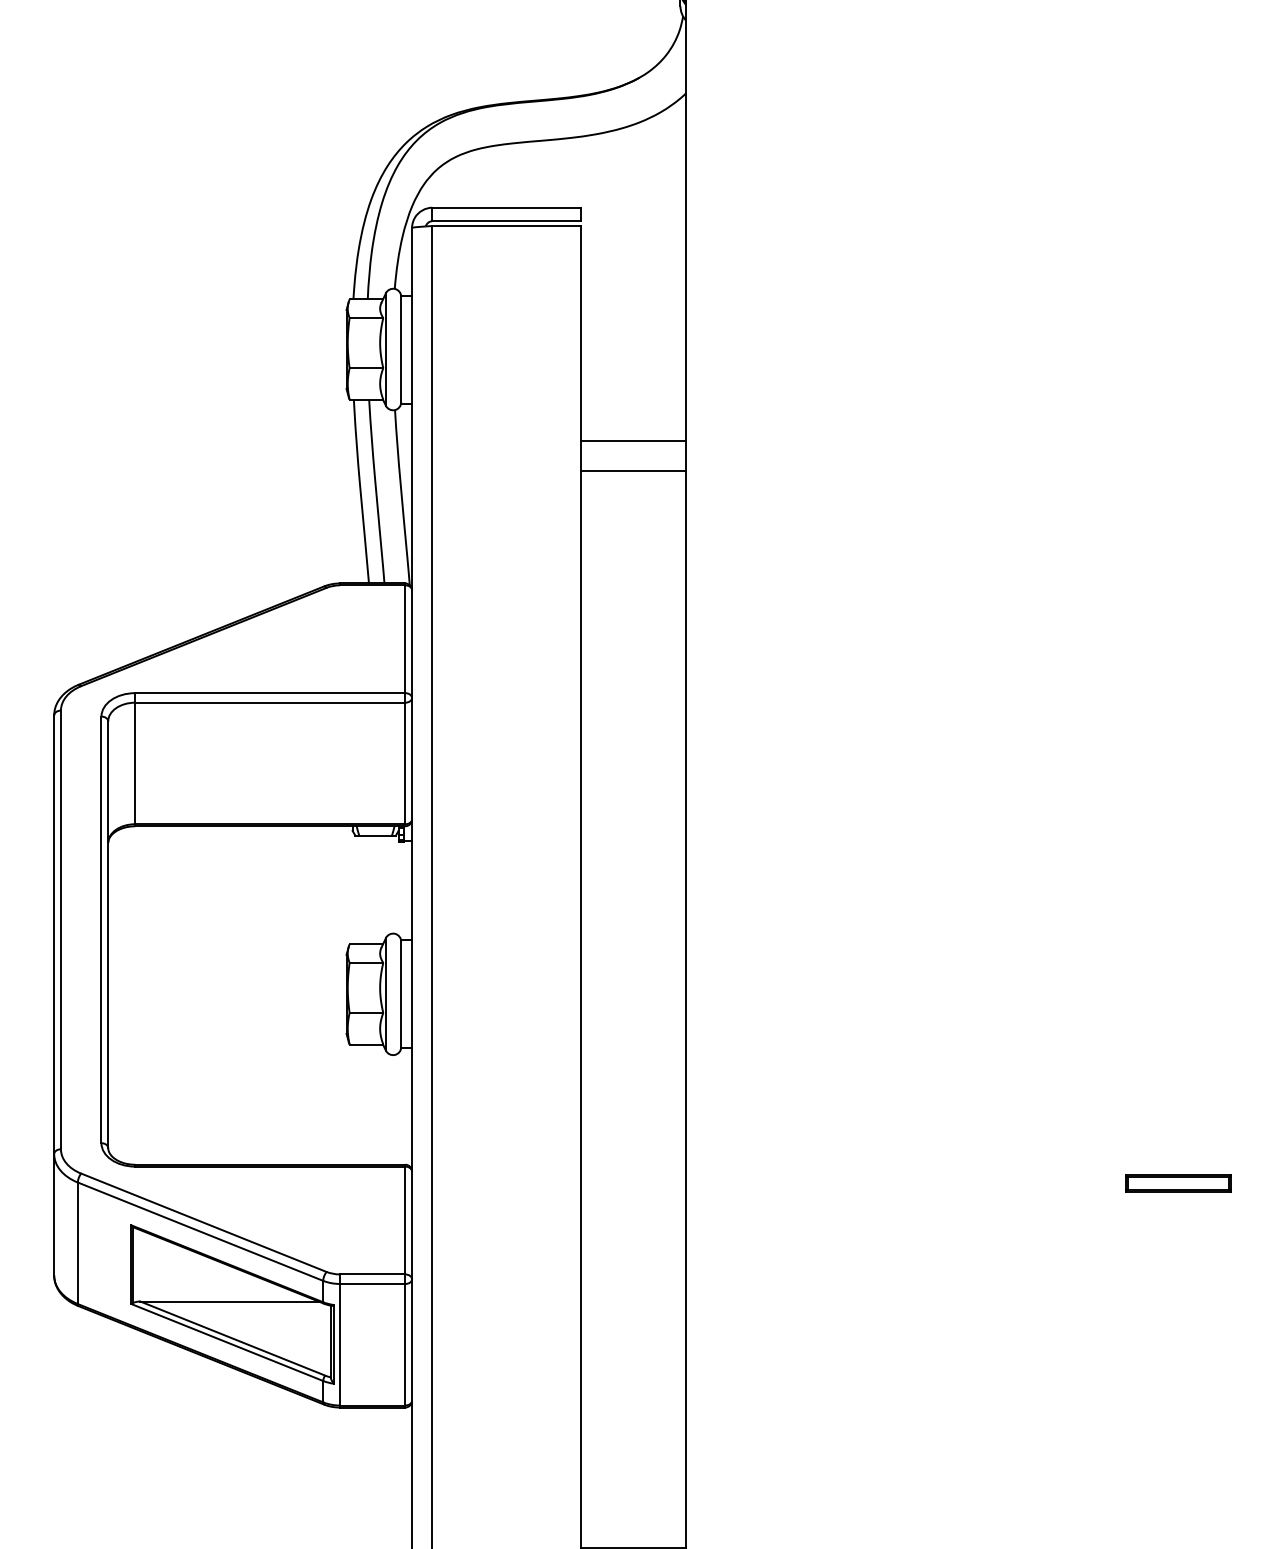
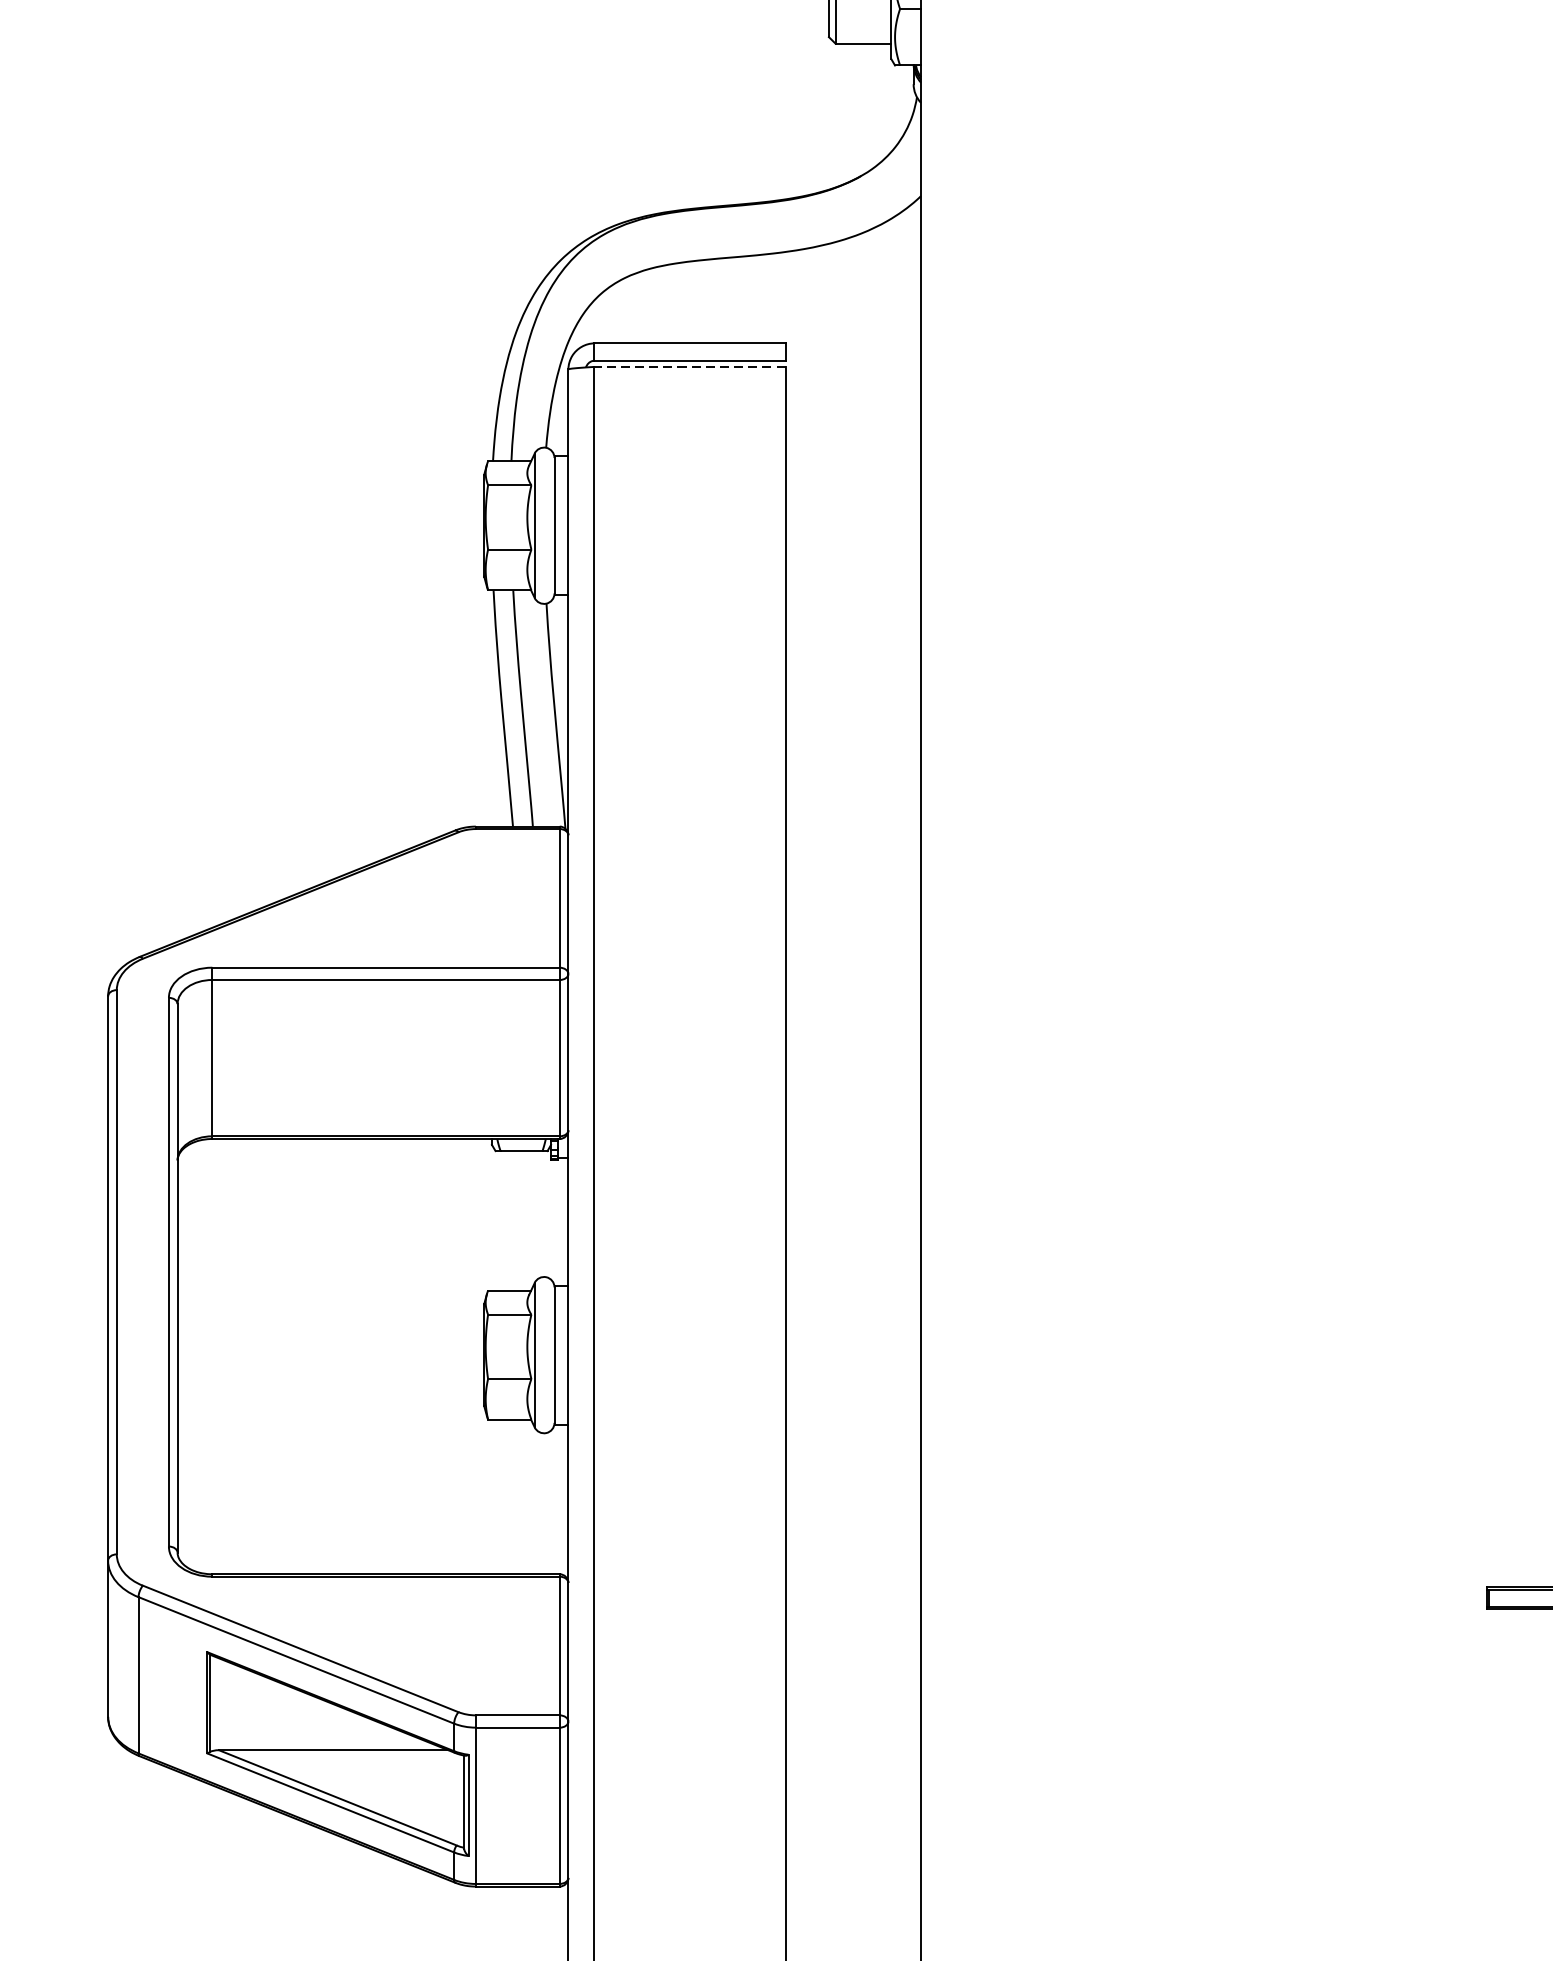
line: (506, 226) -> (689, 367), solid -> dashed
line: (633, 440) -> (853, 642), removed
line: (633, 471) -> (853, 682), removed

